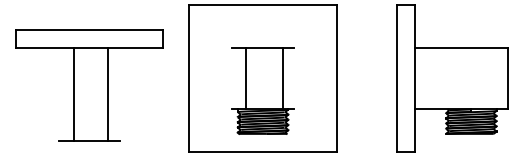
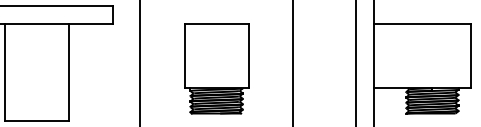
line: (246, 78) -> (184, 56), moved
line: (282, 78) -> (248, 56), moved
line: (73, 94) -> (4, 72), moved
line: (108, 94) -> (68, 72), moved

